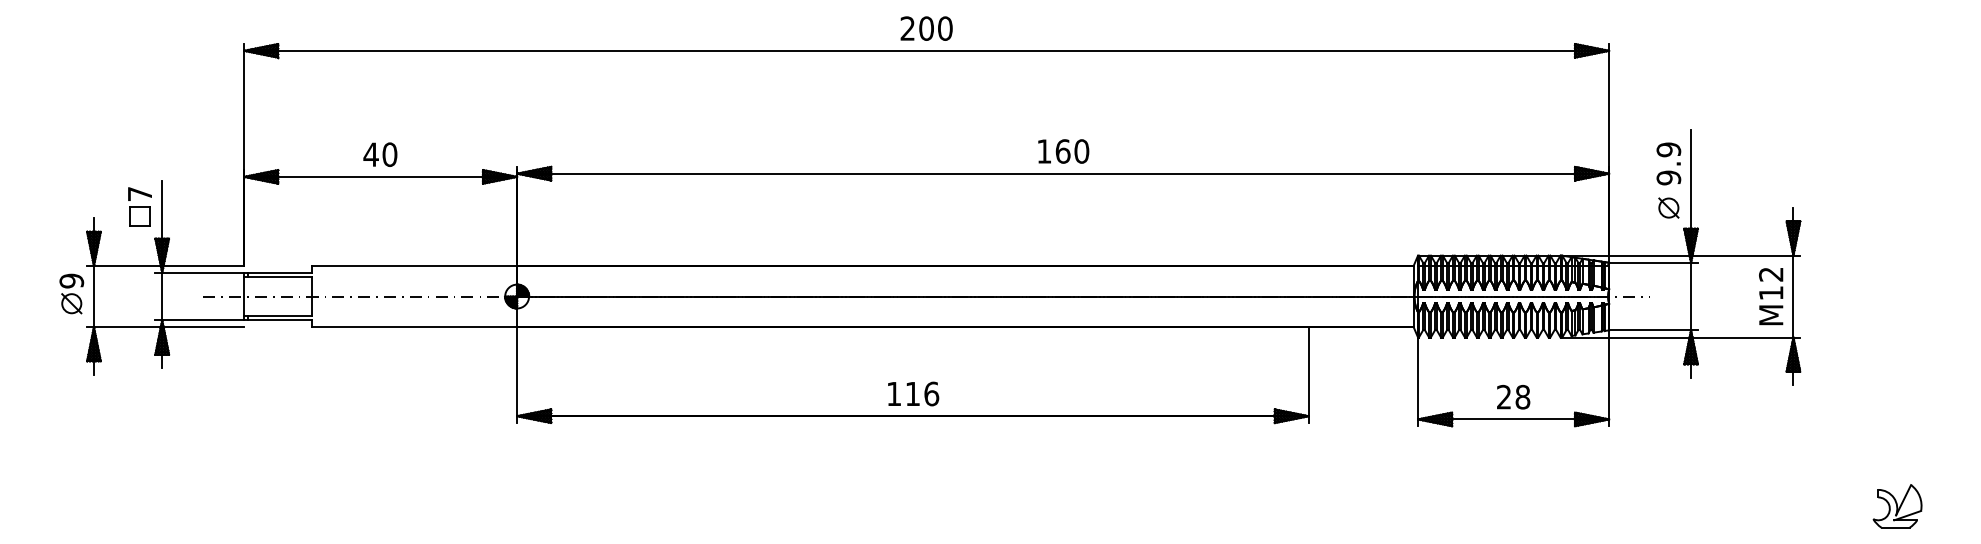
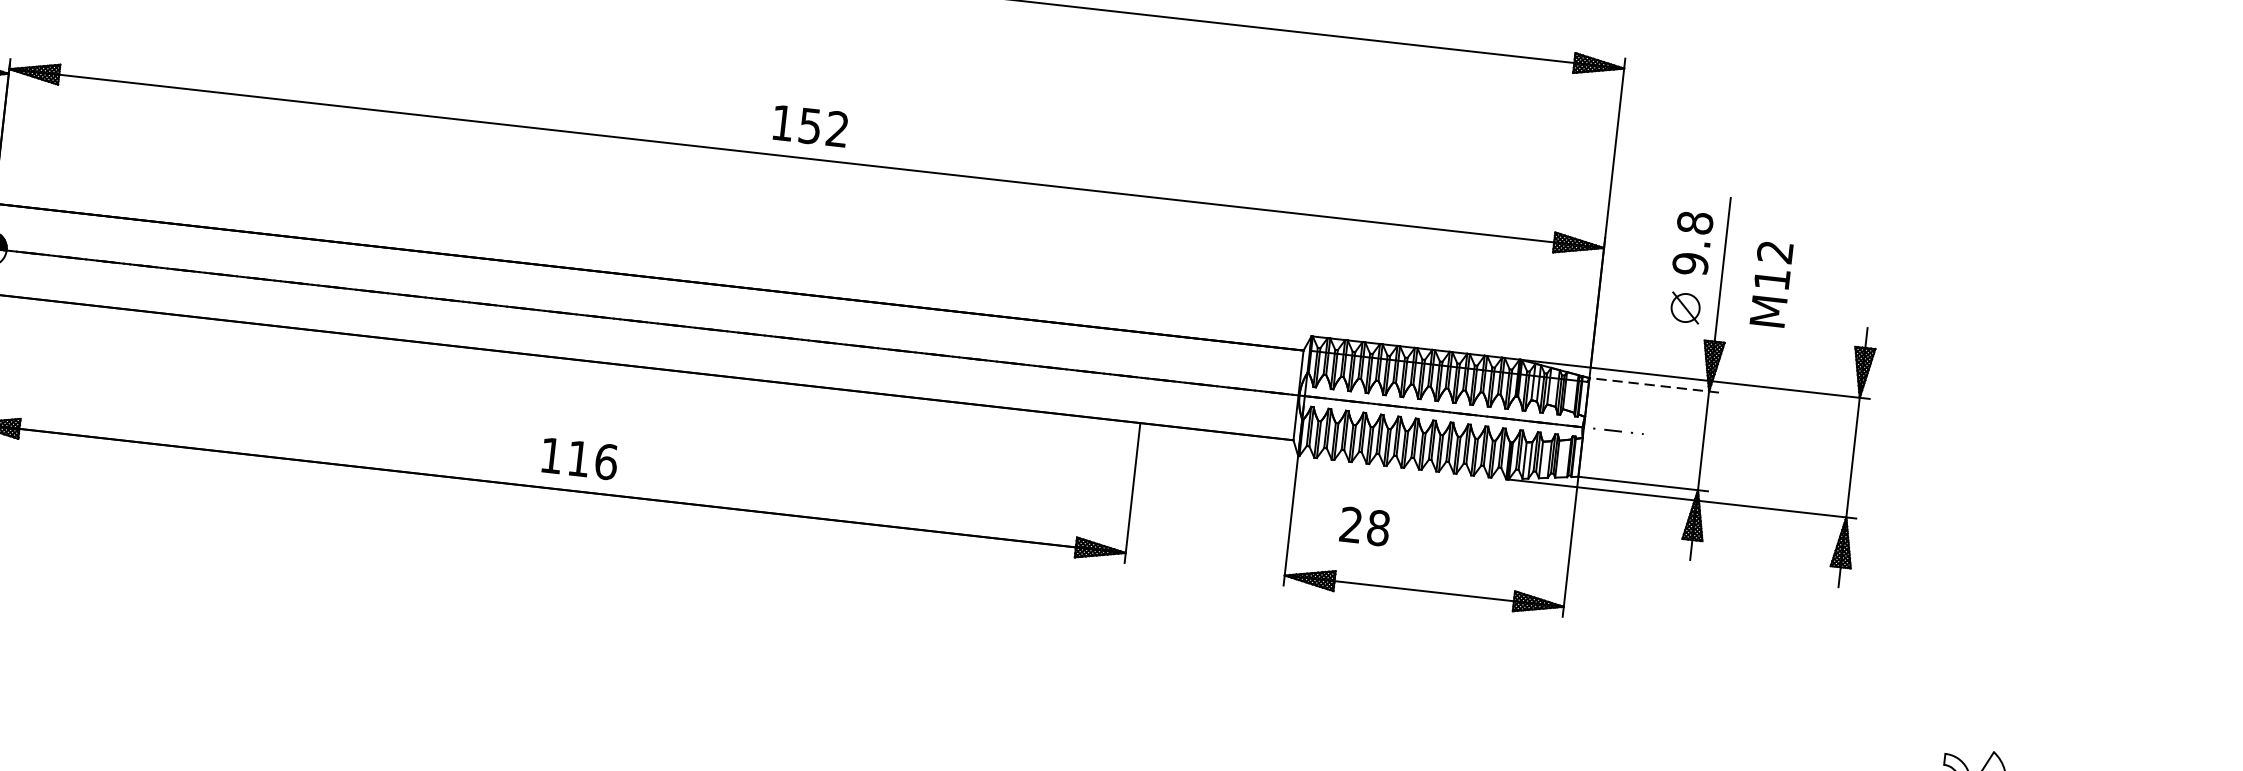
text: (1668, 149) -> (1694, 222), 9.9 -> 9.8
text: (1072, 151) -> (823, 127), 160 -> 152
line: (1653, 262) -> (1654, 384), solid -> dashed
text: (1771, 296) -> (1772, 284), moved
text: (913, 393) -> (579, 458), moved
text: (1513, 396) -> (1364, 525), moved

